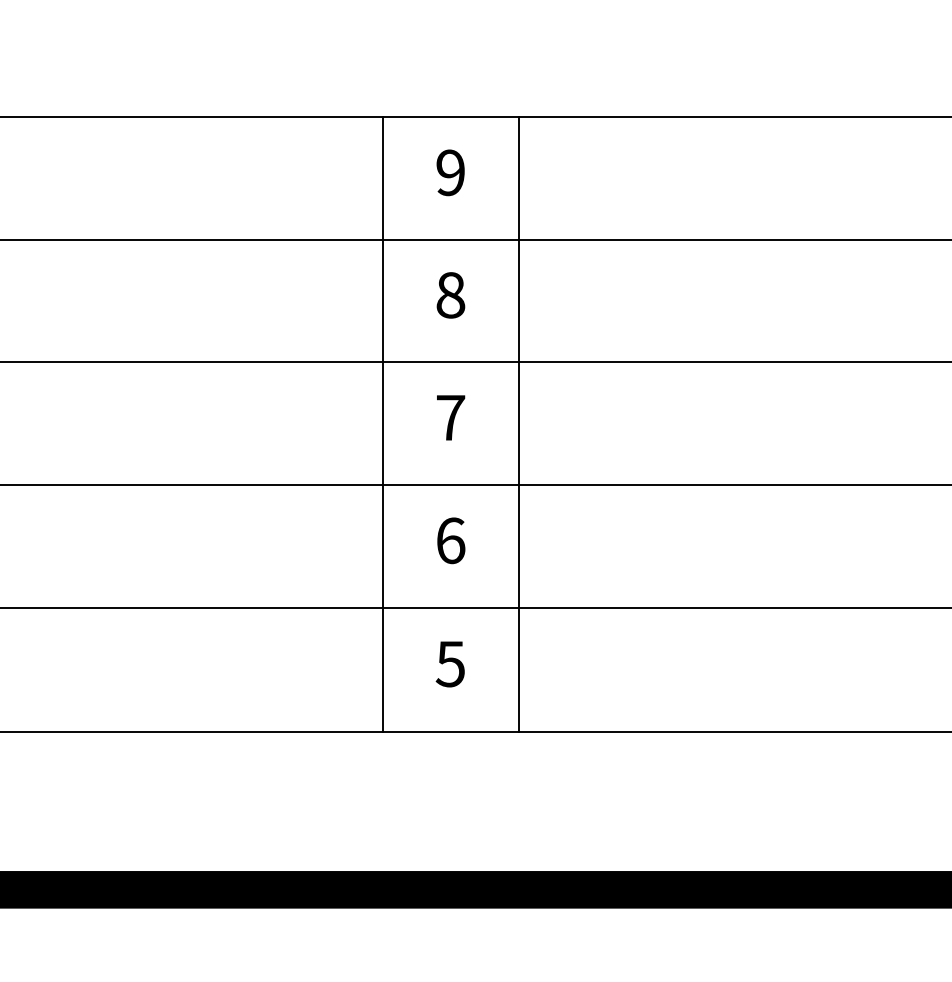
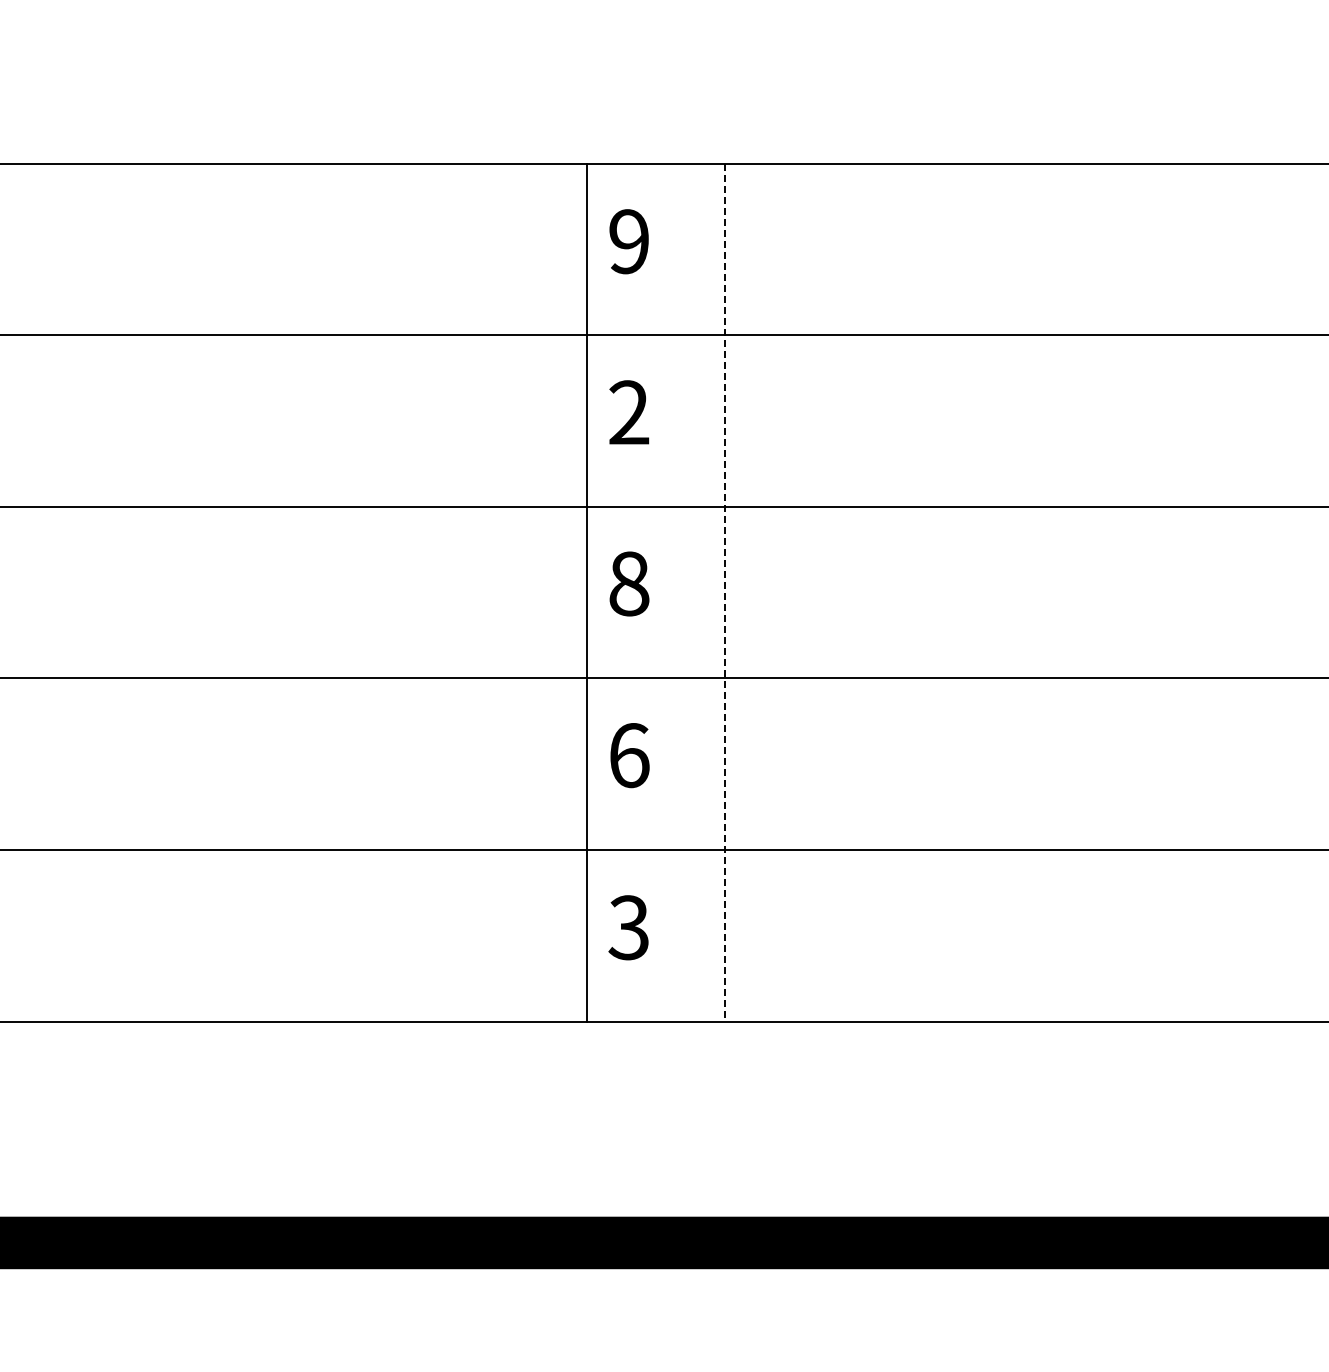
text: (450, 295) -> (629, 412), 8 -> 2
text: (450, 417) -> (629, 583), 7 -> 8
line: (382, 424) -> (586, 593), moved
line: (518, 424) -> (724, 593), solid -> dashed
text: (450, 663) -> (628, 927), 5 -> 3

